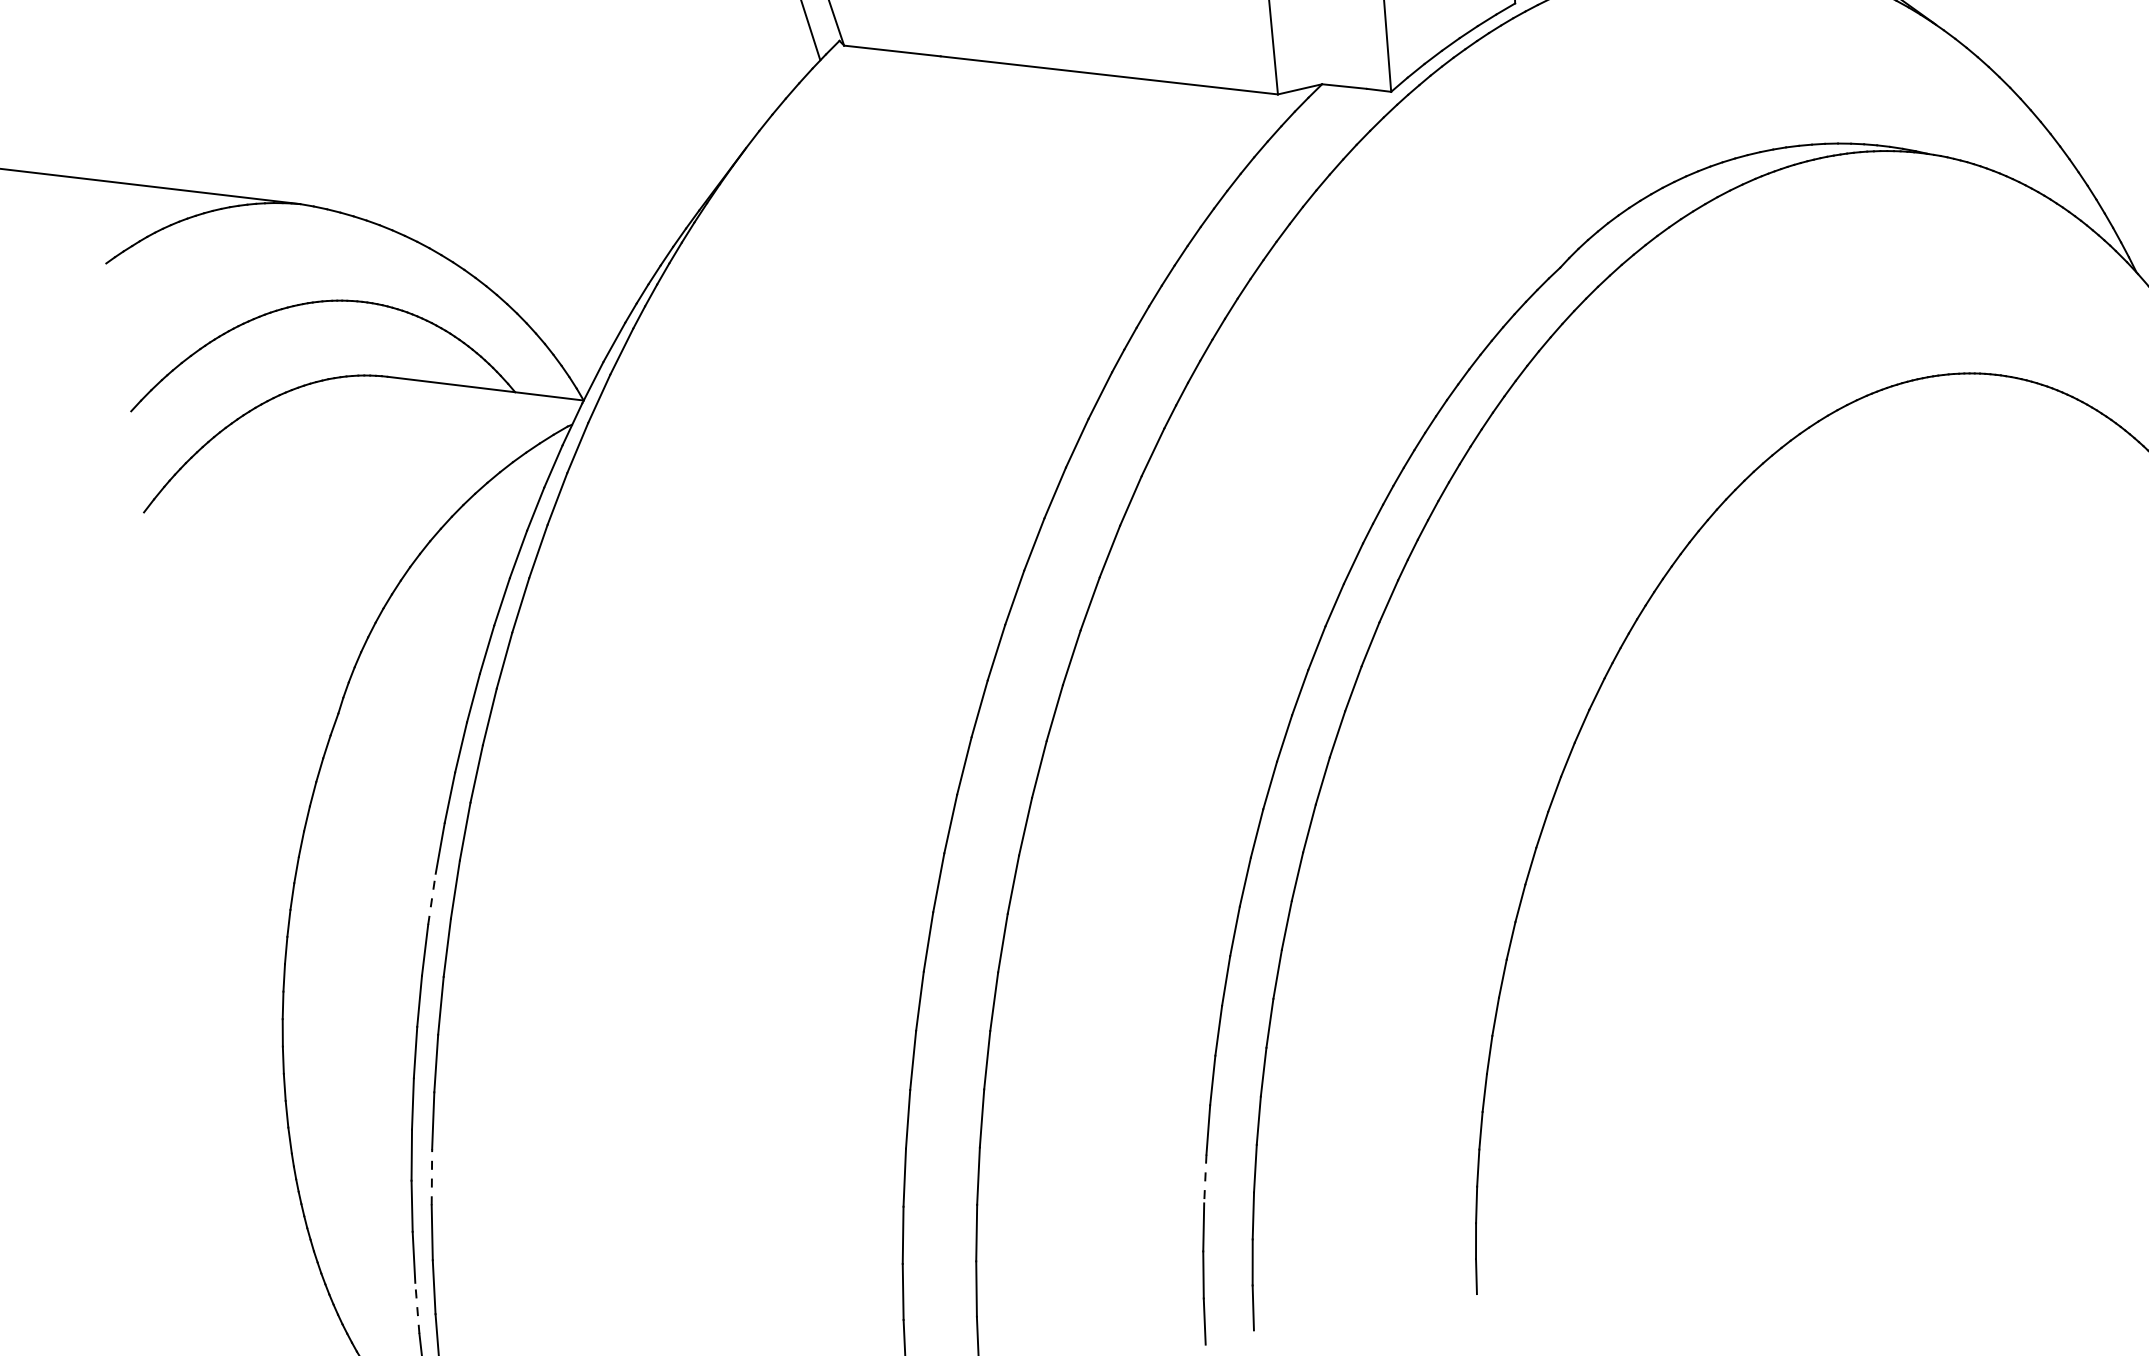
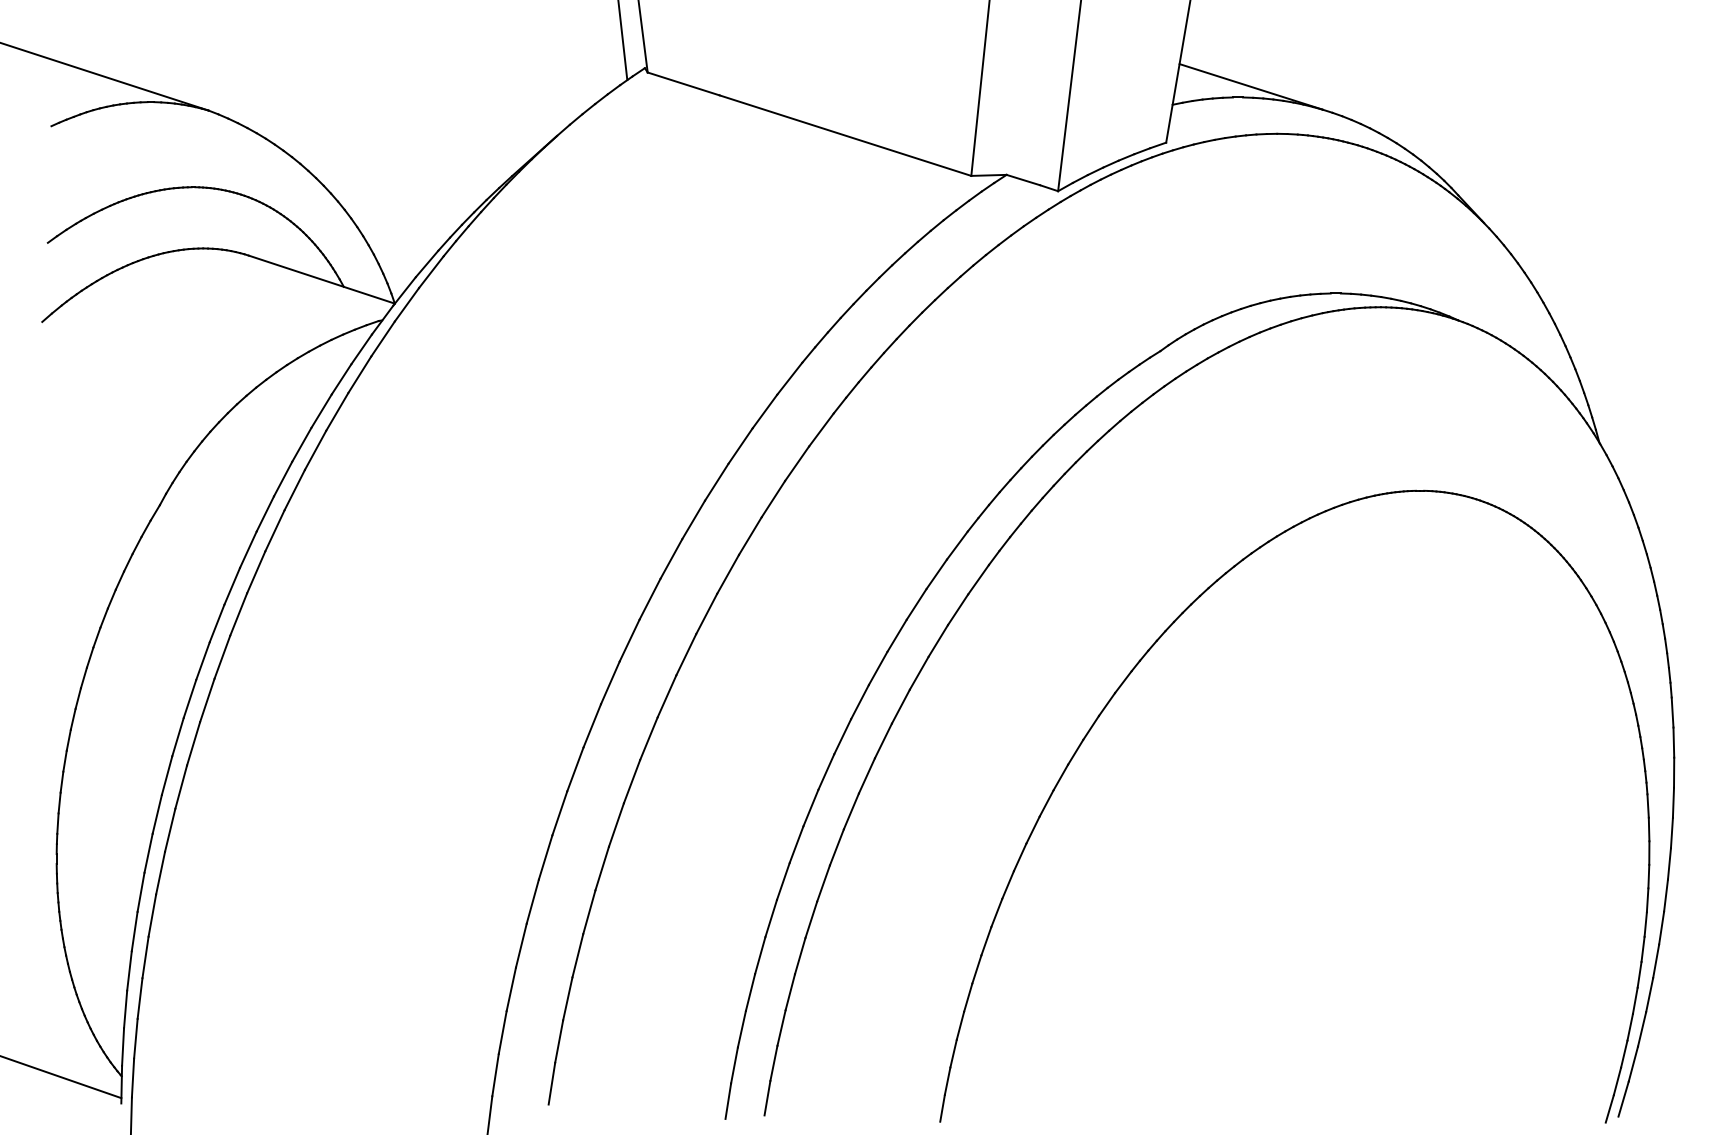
line: (432, 898) -> (203, 660), dashed -> solid
line: (431, 1177) -> (160, 873), dashed -> solid
line: (1205, 1179) -> (750, 992), dashed -> solid
line: (417, 1308) -> (129, 971), dashed -> solid

